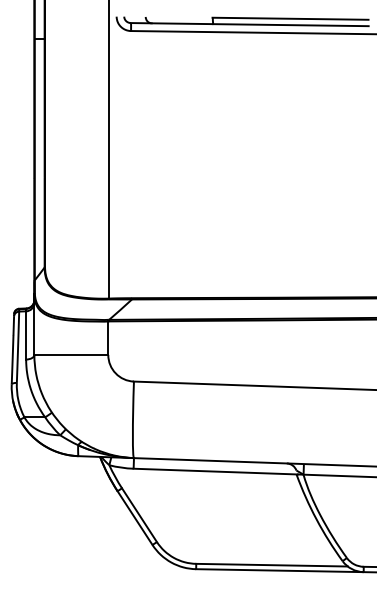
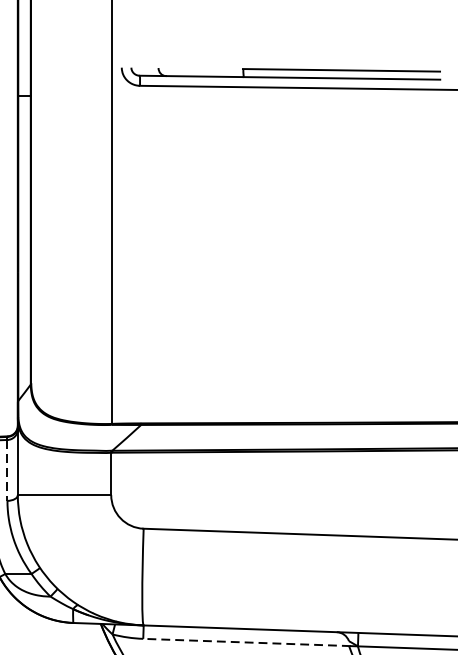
line: (26, 335) -> (7, 470), solid -> dashed
line: (215, 471) -> (246, 642), solid -> dashed

